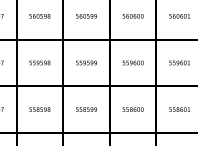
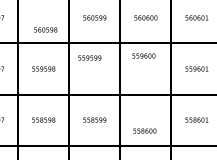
text: (39, 15) -> (45, 29), moved
text: (86, 62) -> (89, 57), moved
text: (132, 62) -> (143, 55), moved
text: (132, 109) -> (144, 130), moved

